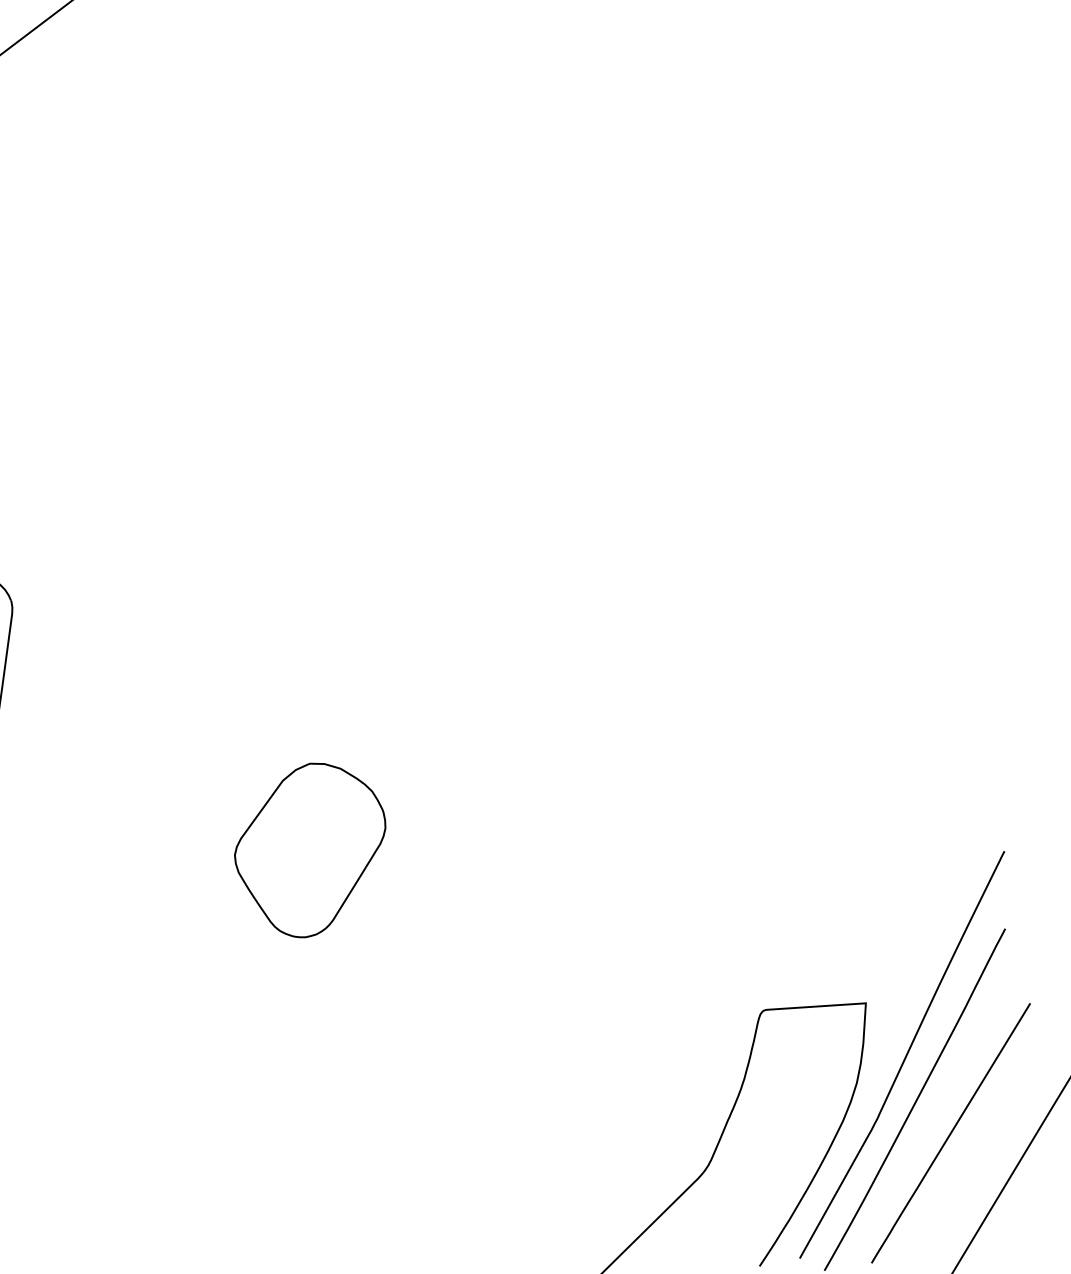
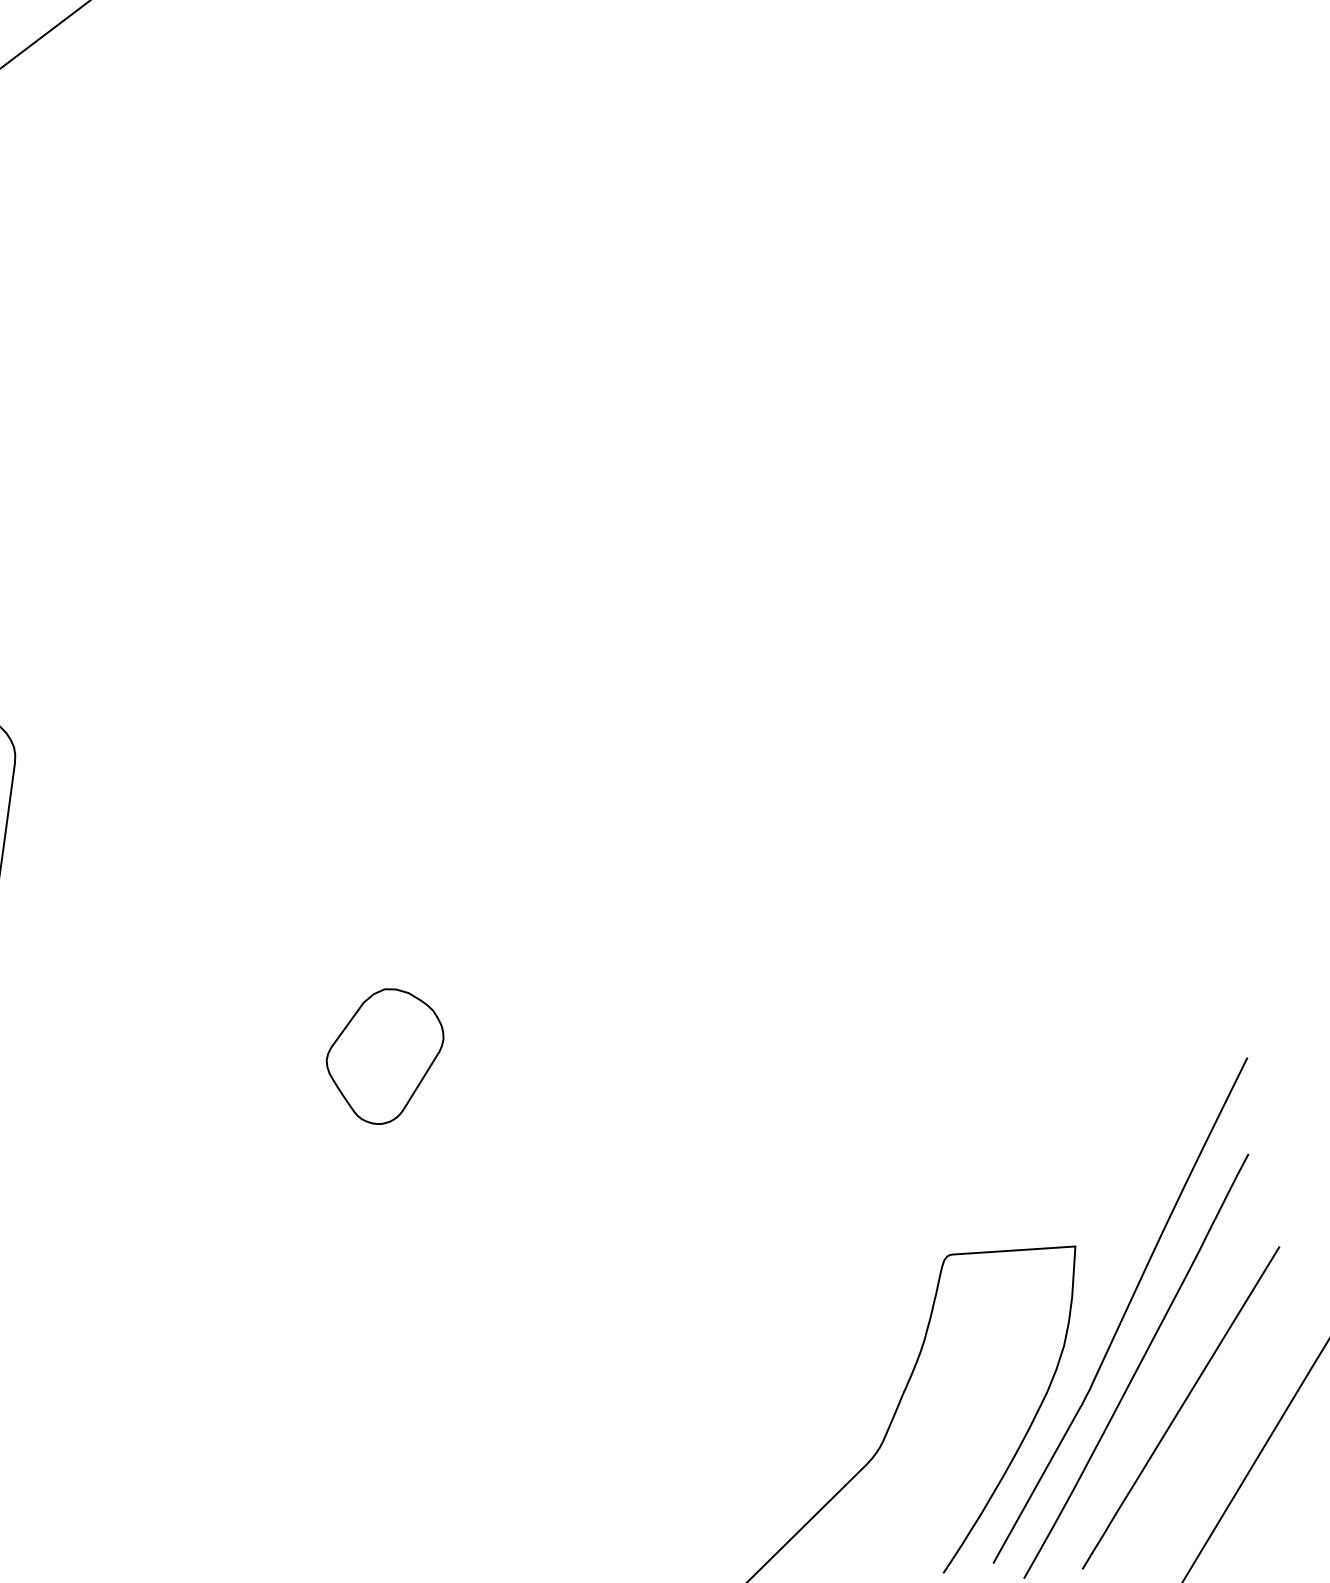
part: (309, 850) -> (384, 1056), size x0.62

